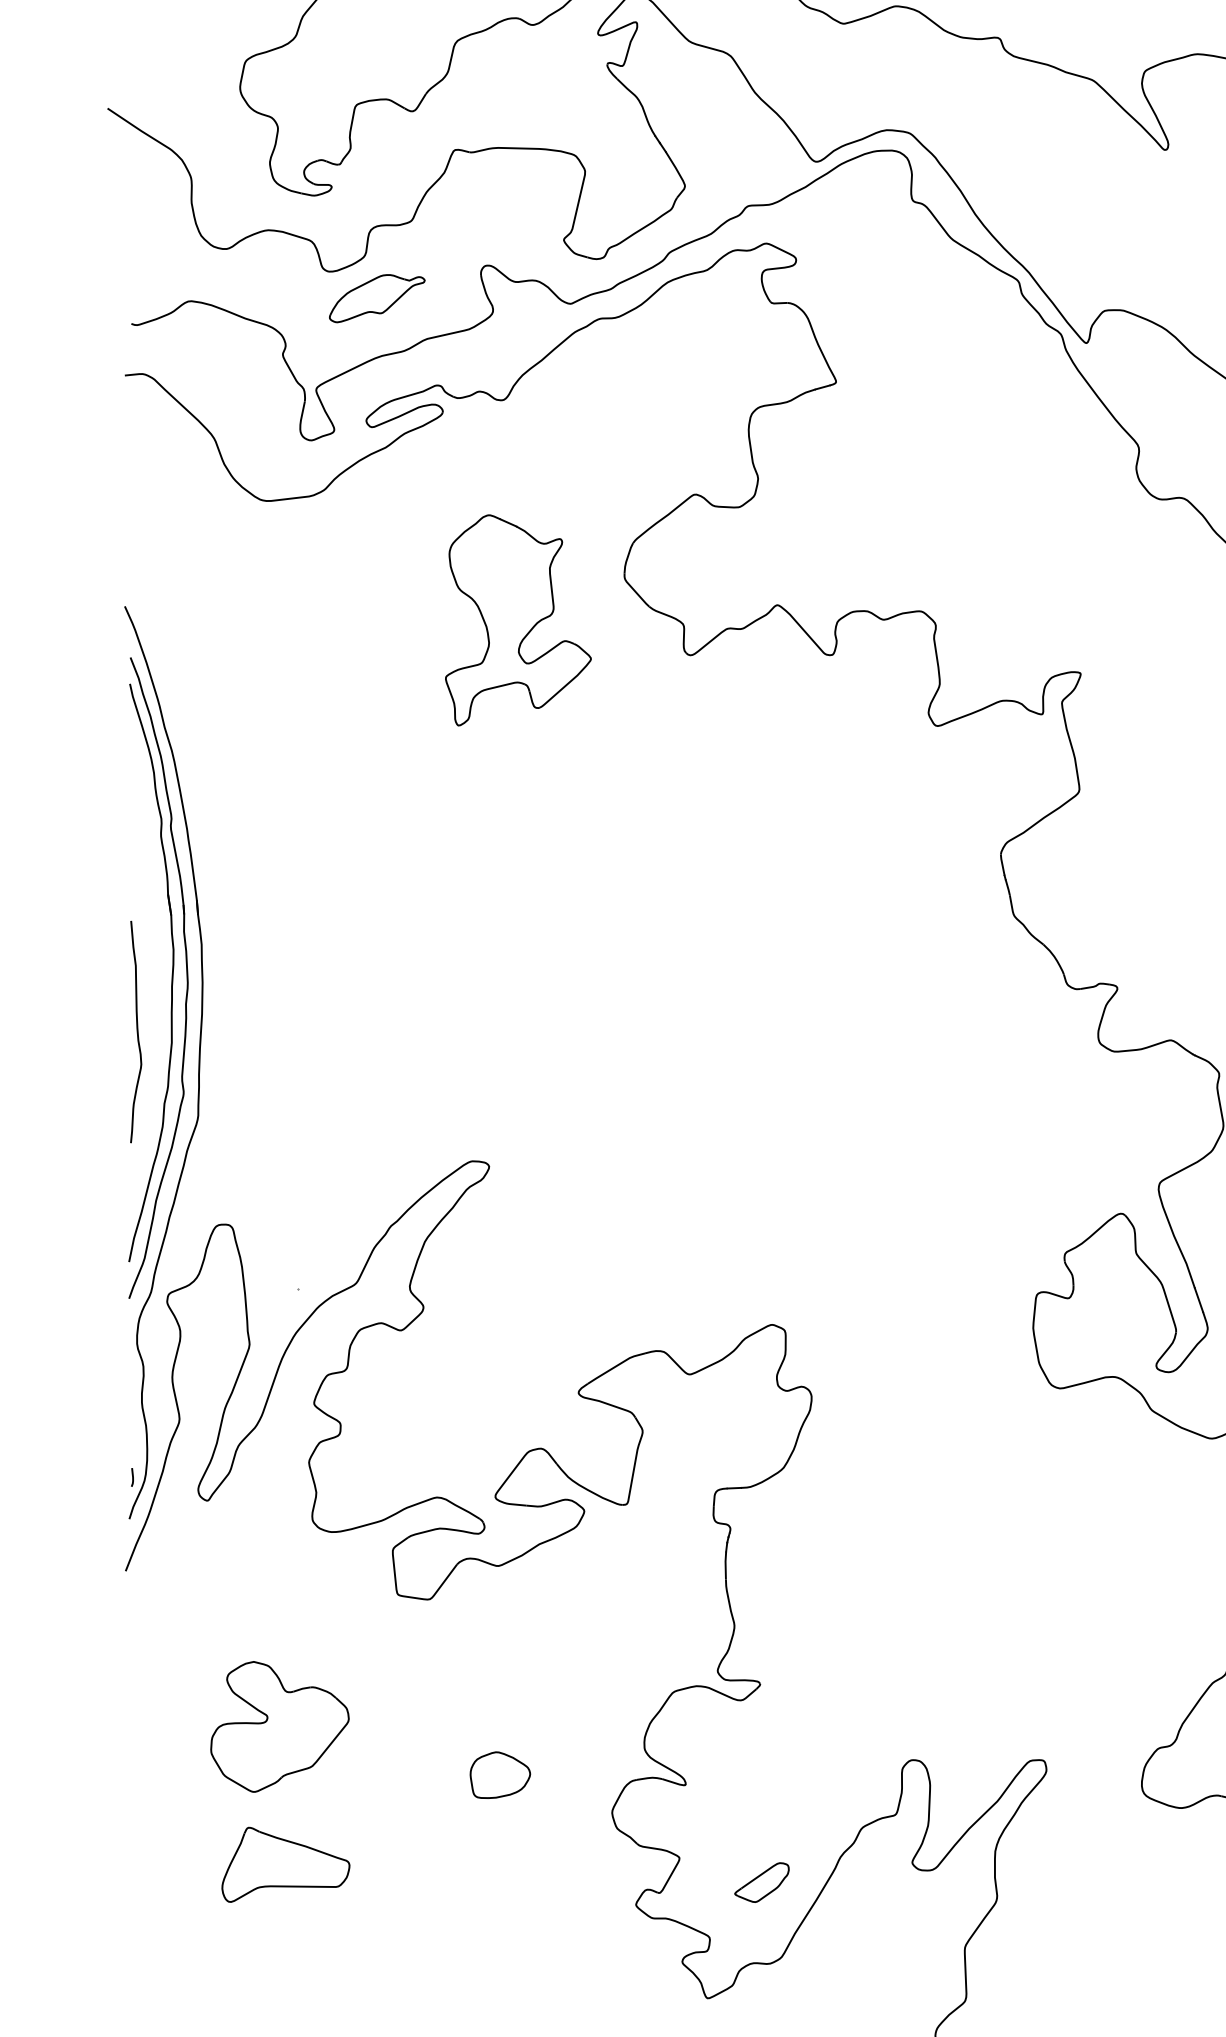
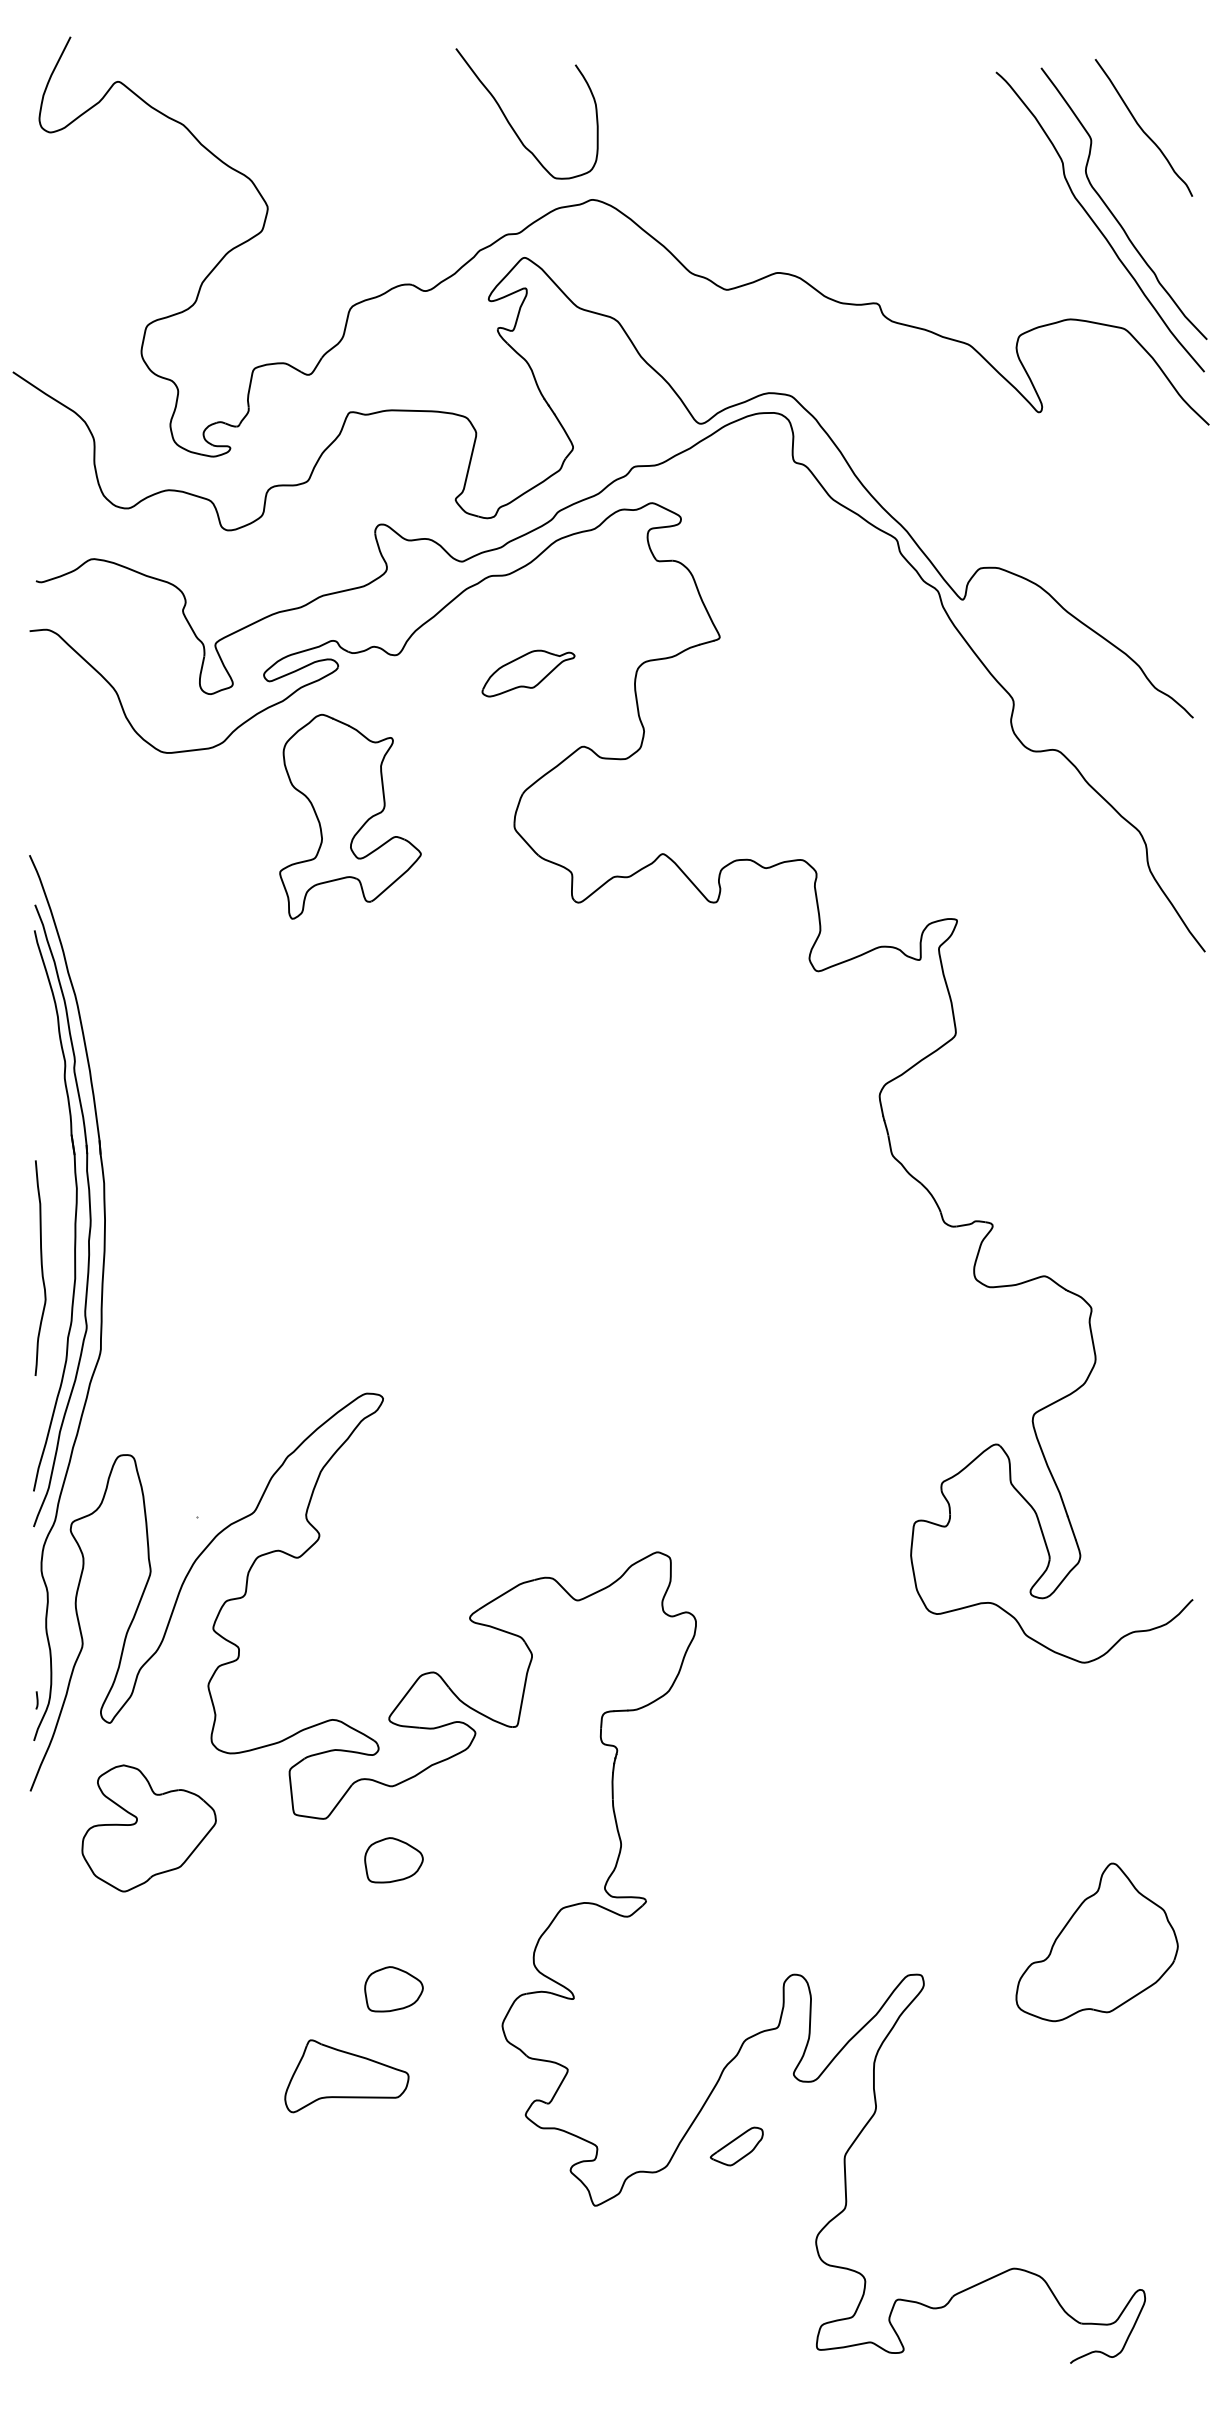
part: (377, 298) -> (528, 673), moved
part: (518, 620) -> (350, 816), moved
part: (499, 1642) -> (393, 1860), added
part: (279, 1726) -> (148, 1828), moved
part: (285, 1865) -> (346, 2076), moved
part: (761, 1882) -> (736, 2146), moved

